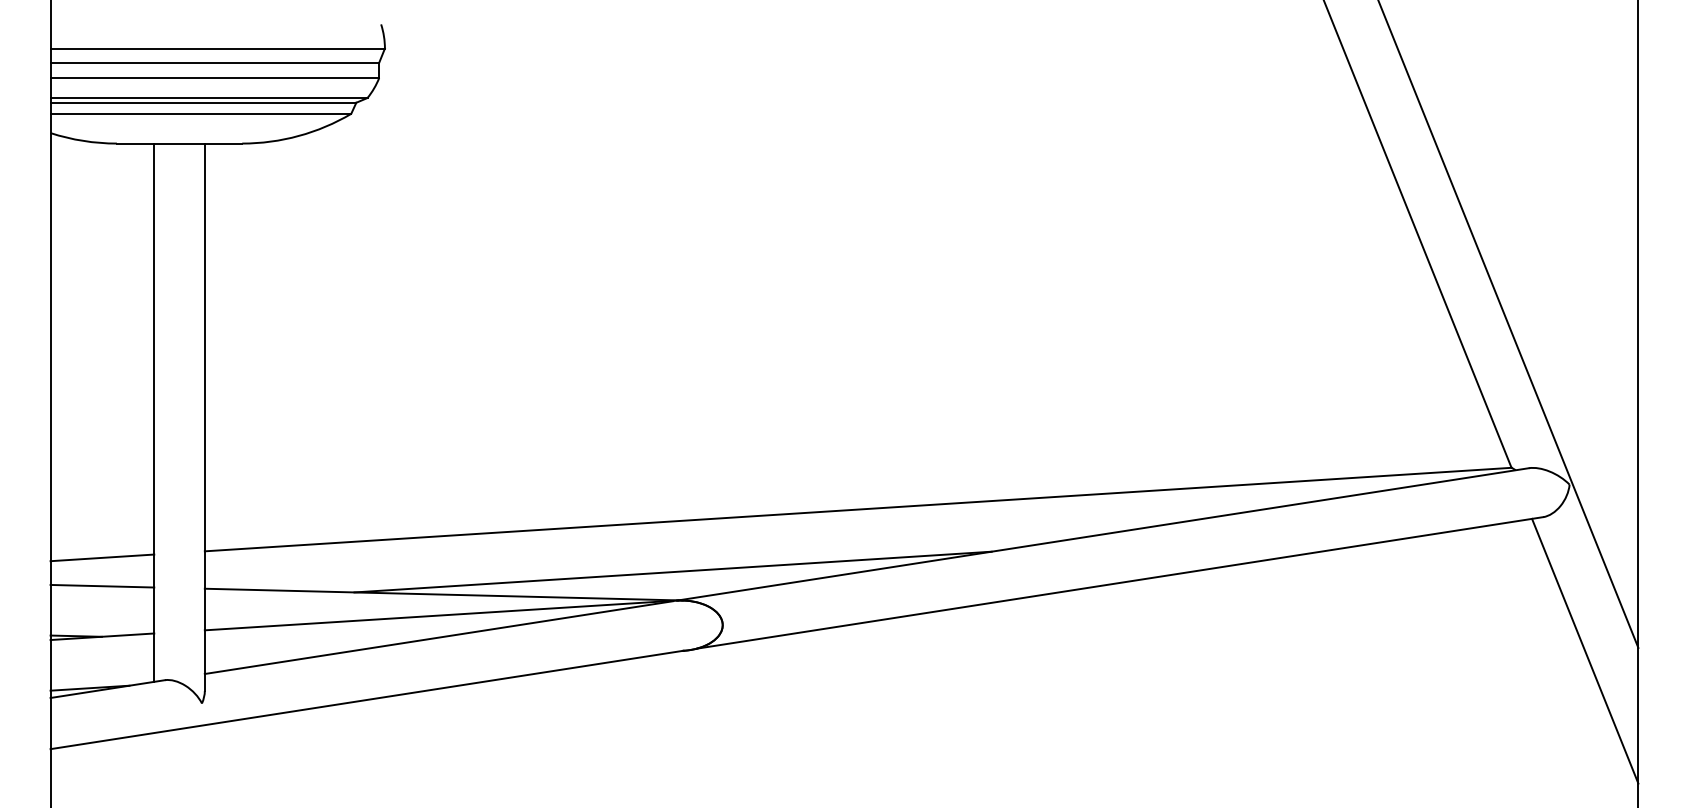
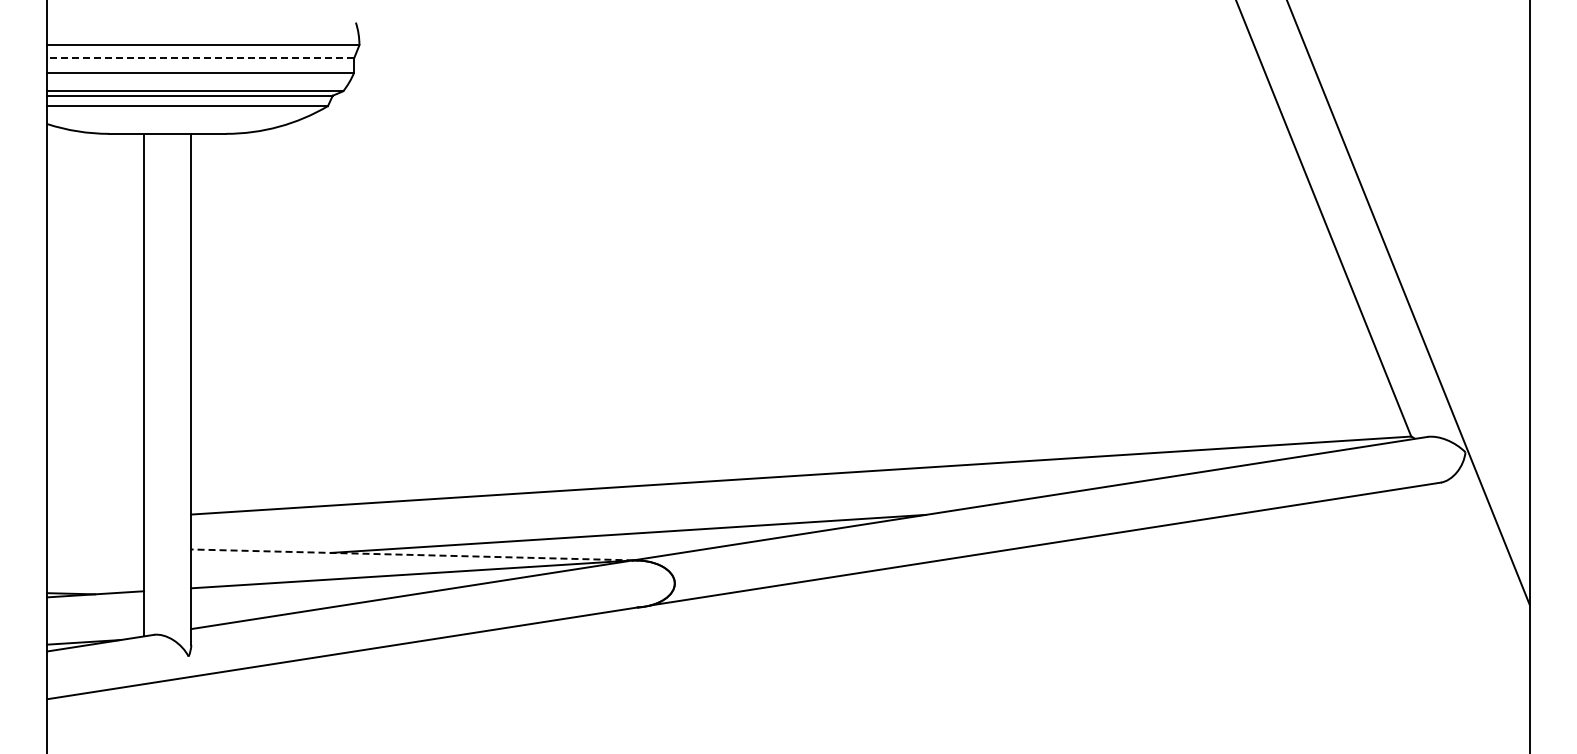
line: (214, 62) -> (200, 58), solid -> dashed
line: (102, 557) -> (95, 520), removed
line: (102, 585) -> (95, 546), removed
line: (440, 594) -> (411, 554), solid -> dashed
line: (1584, 650) -> (1479, 607), removed

